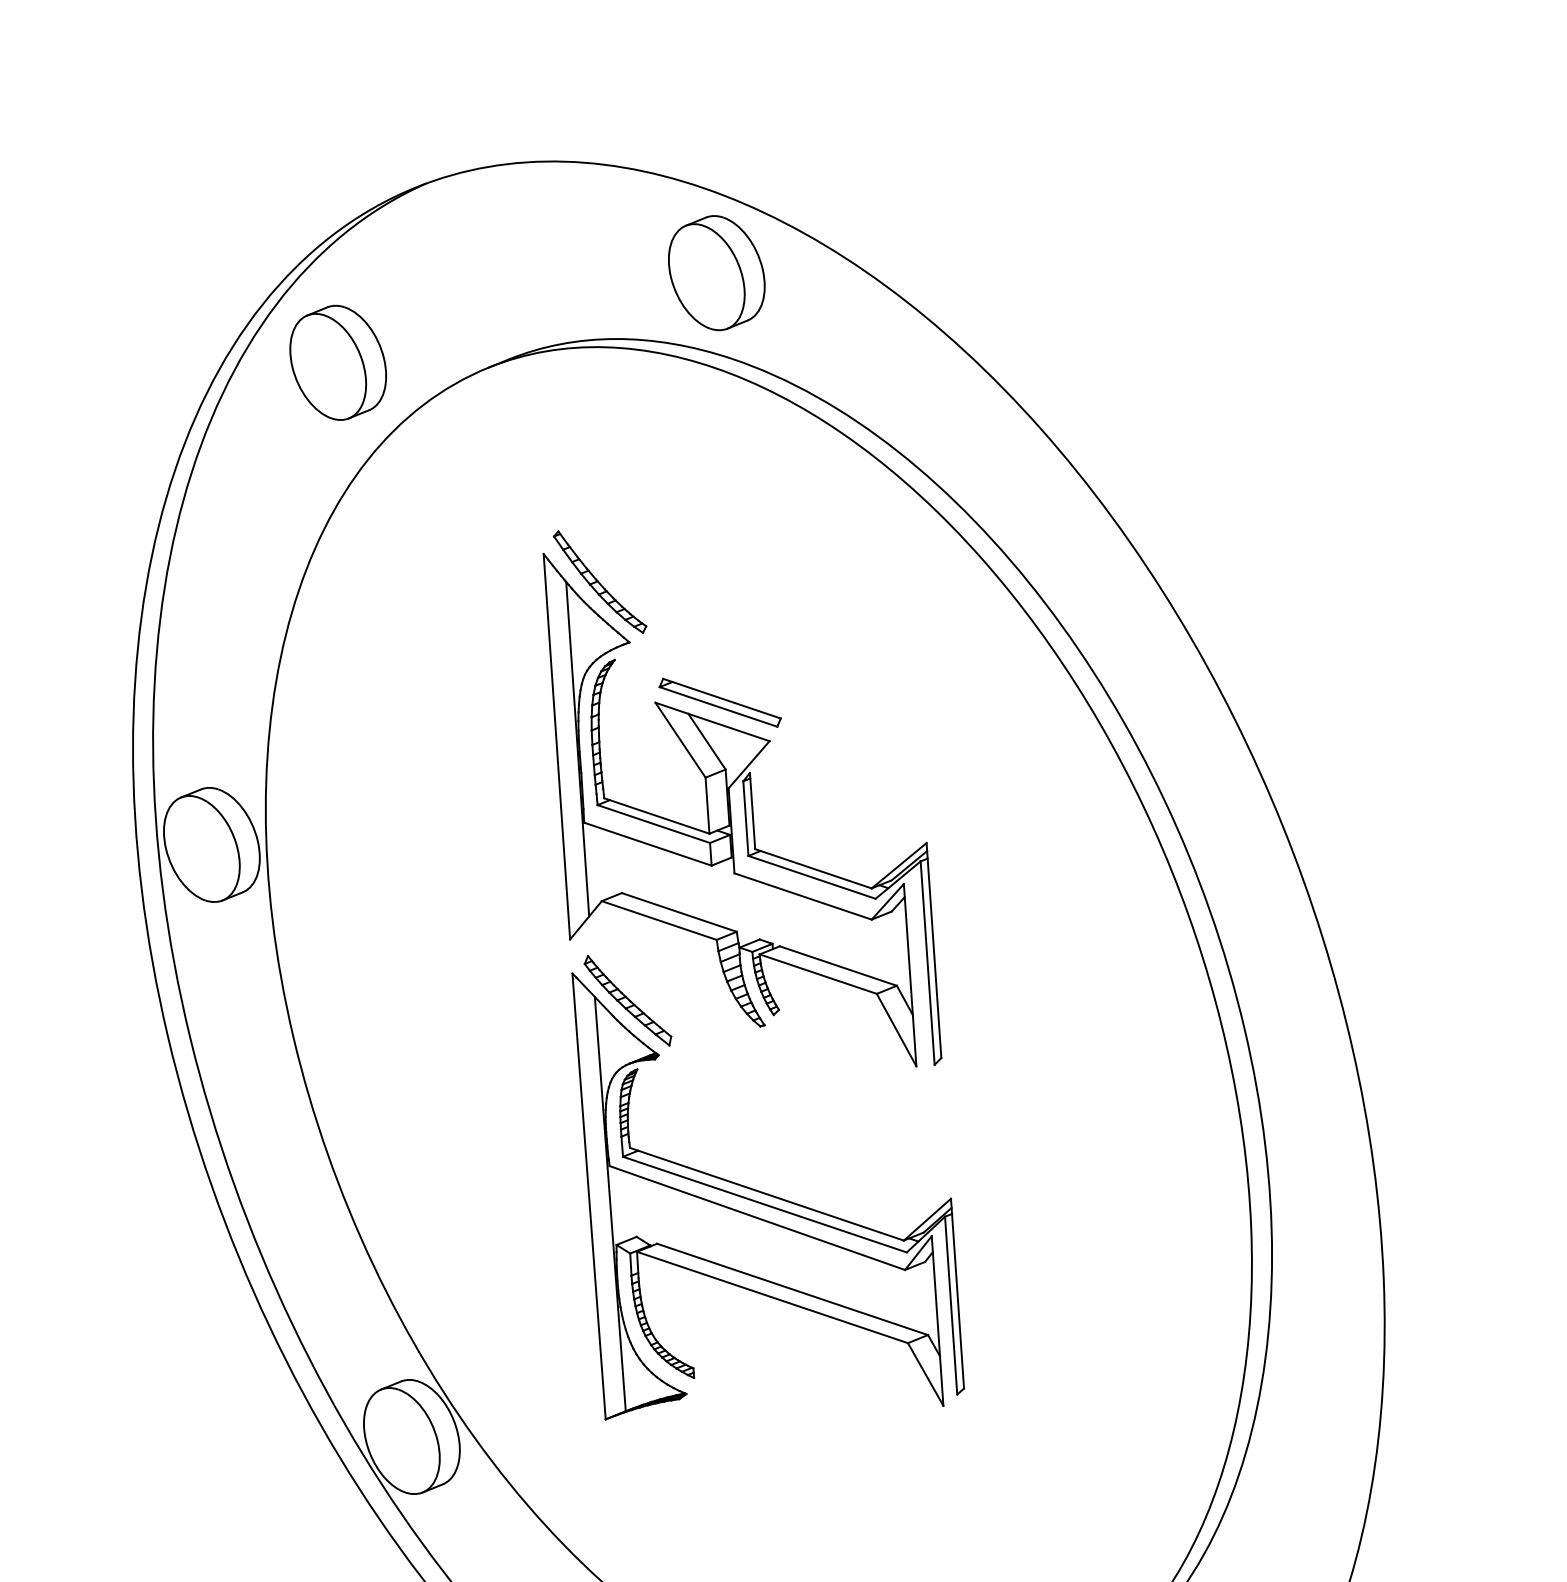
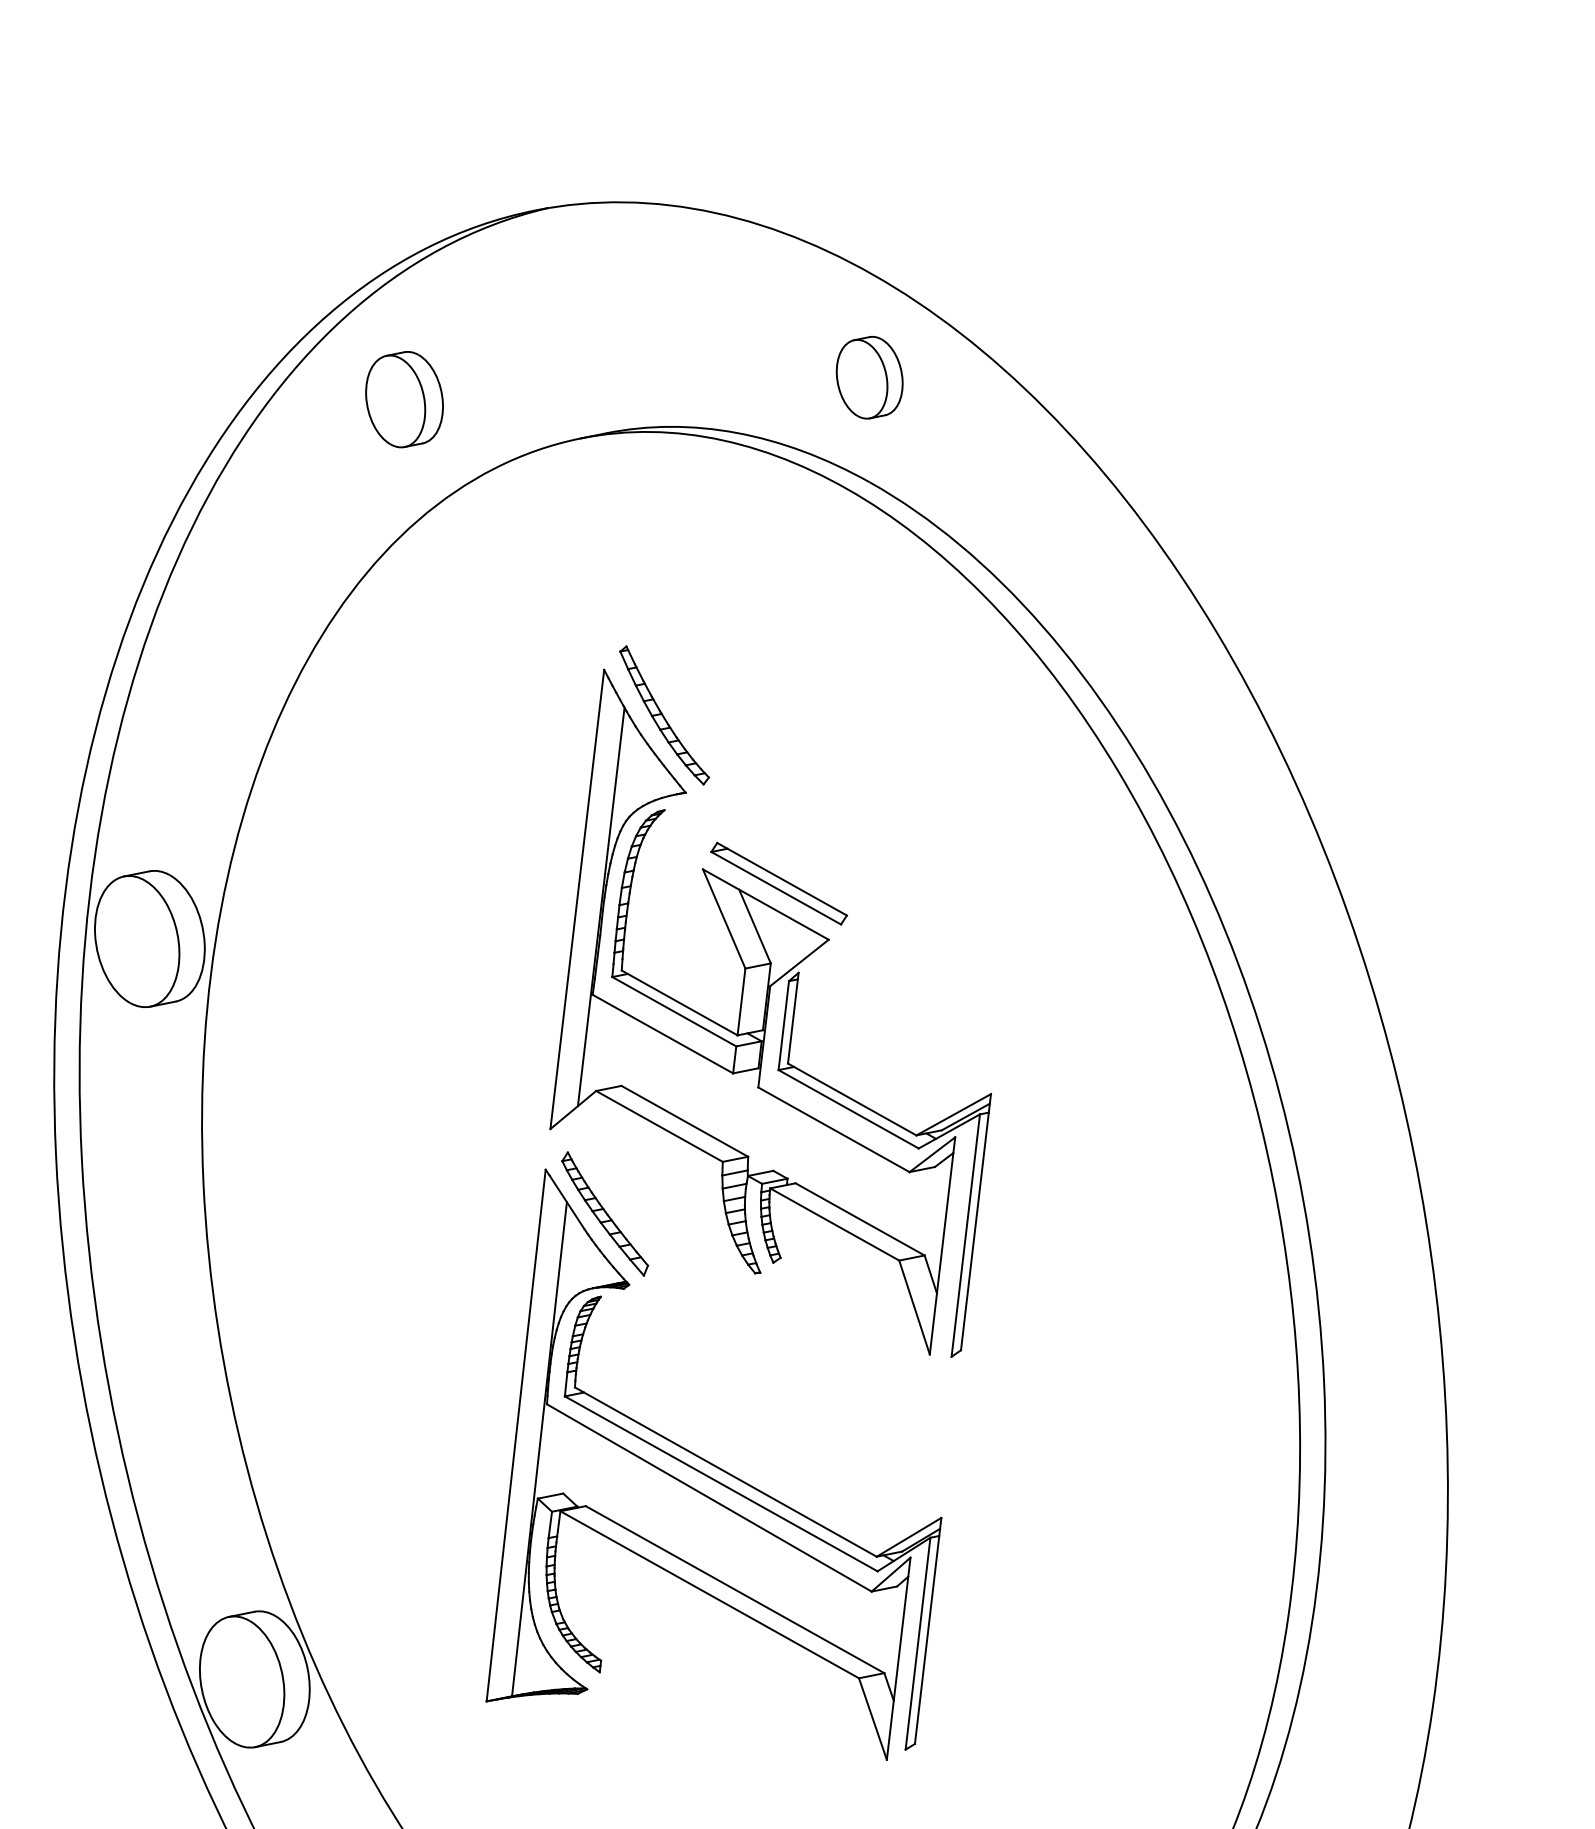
part: (716, 273) -> (869, 377), size x0.6
part: (337, 362) -> (403, 399), size x0.7

